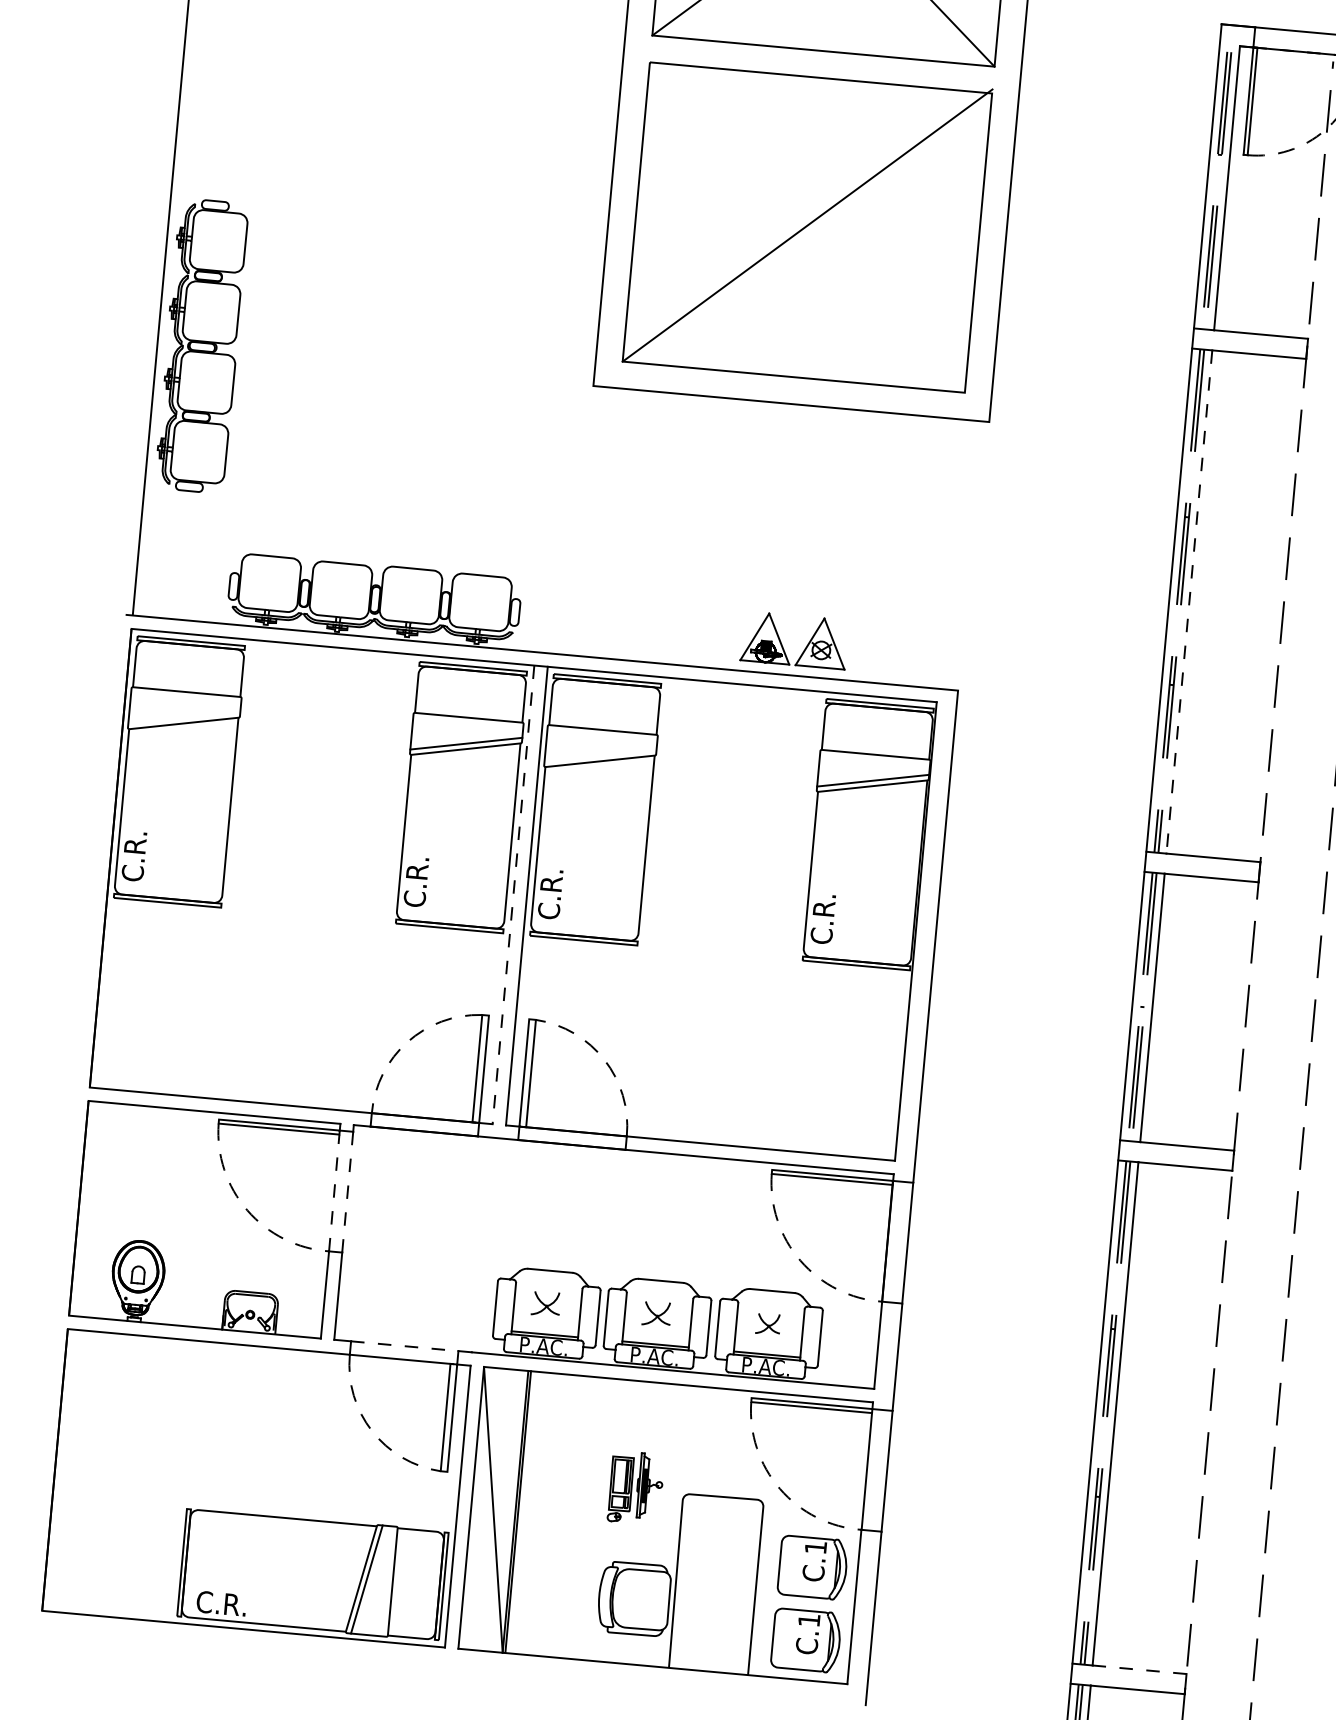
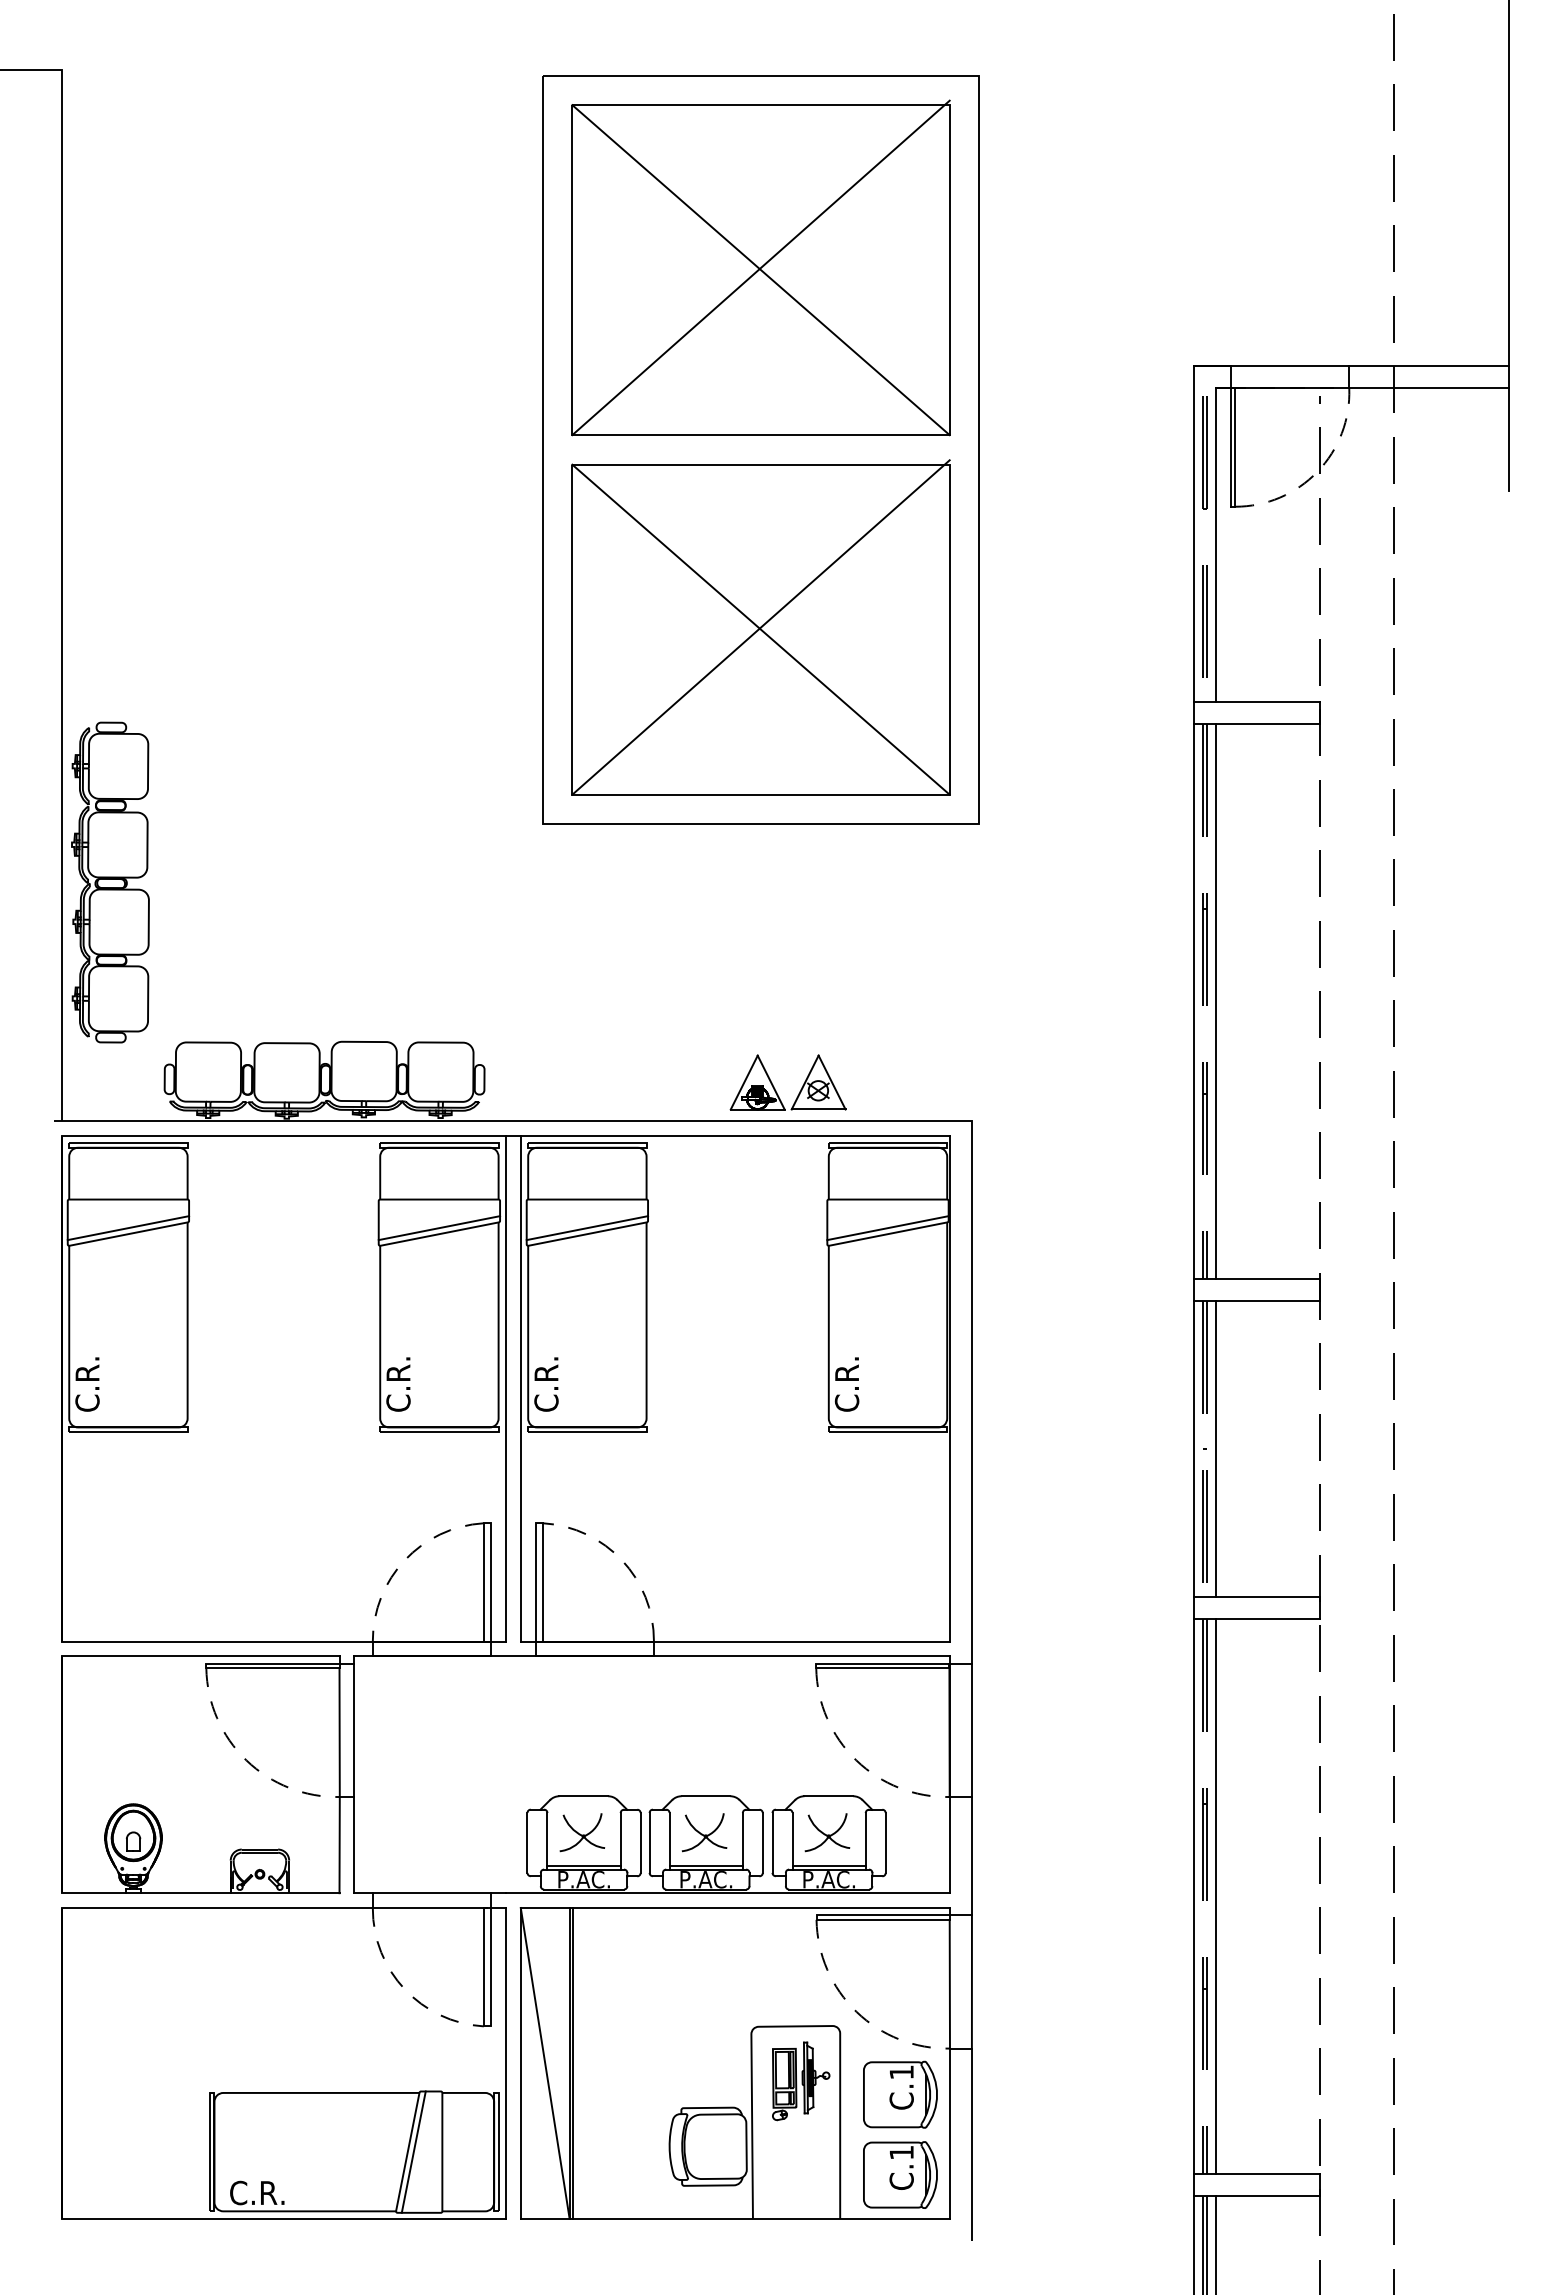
line: (806, 227) -> (760, 629), added
part: (201, 345) -> (110, 882), moved
line: (1189, 602) -> (1216, 1001), dashed -> solid
line: (184, 718) -> (128, 1228), added
line: (600, 756) -> (587, 1228), added
line: (513, 894) -> (506, 1388), dashed -> solid
line: (334, 1192) -> (339, 1732), dashed -> solid
line: (347, 1192) -> (354, 1730), dashed -> solid
part: (546, 1303) -> (582, 1832), size x1.43
part: (656, 1313) -> (704, 1832), size x1.43
part: (768, 1323) -> (827, 1832), size x1.67
line: (405, 1346) -> (432, 1893), dashed -> solid
part: (636, 1488) -> (801, 2081), moved
line: (1139, 1669) -> (1267, 2173), dashed -> solid

